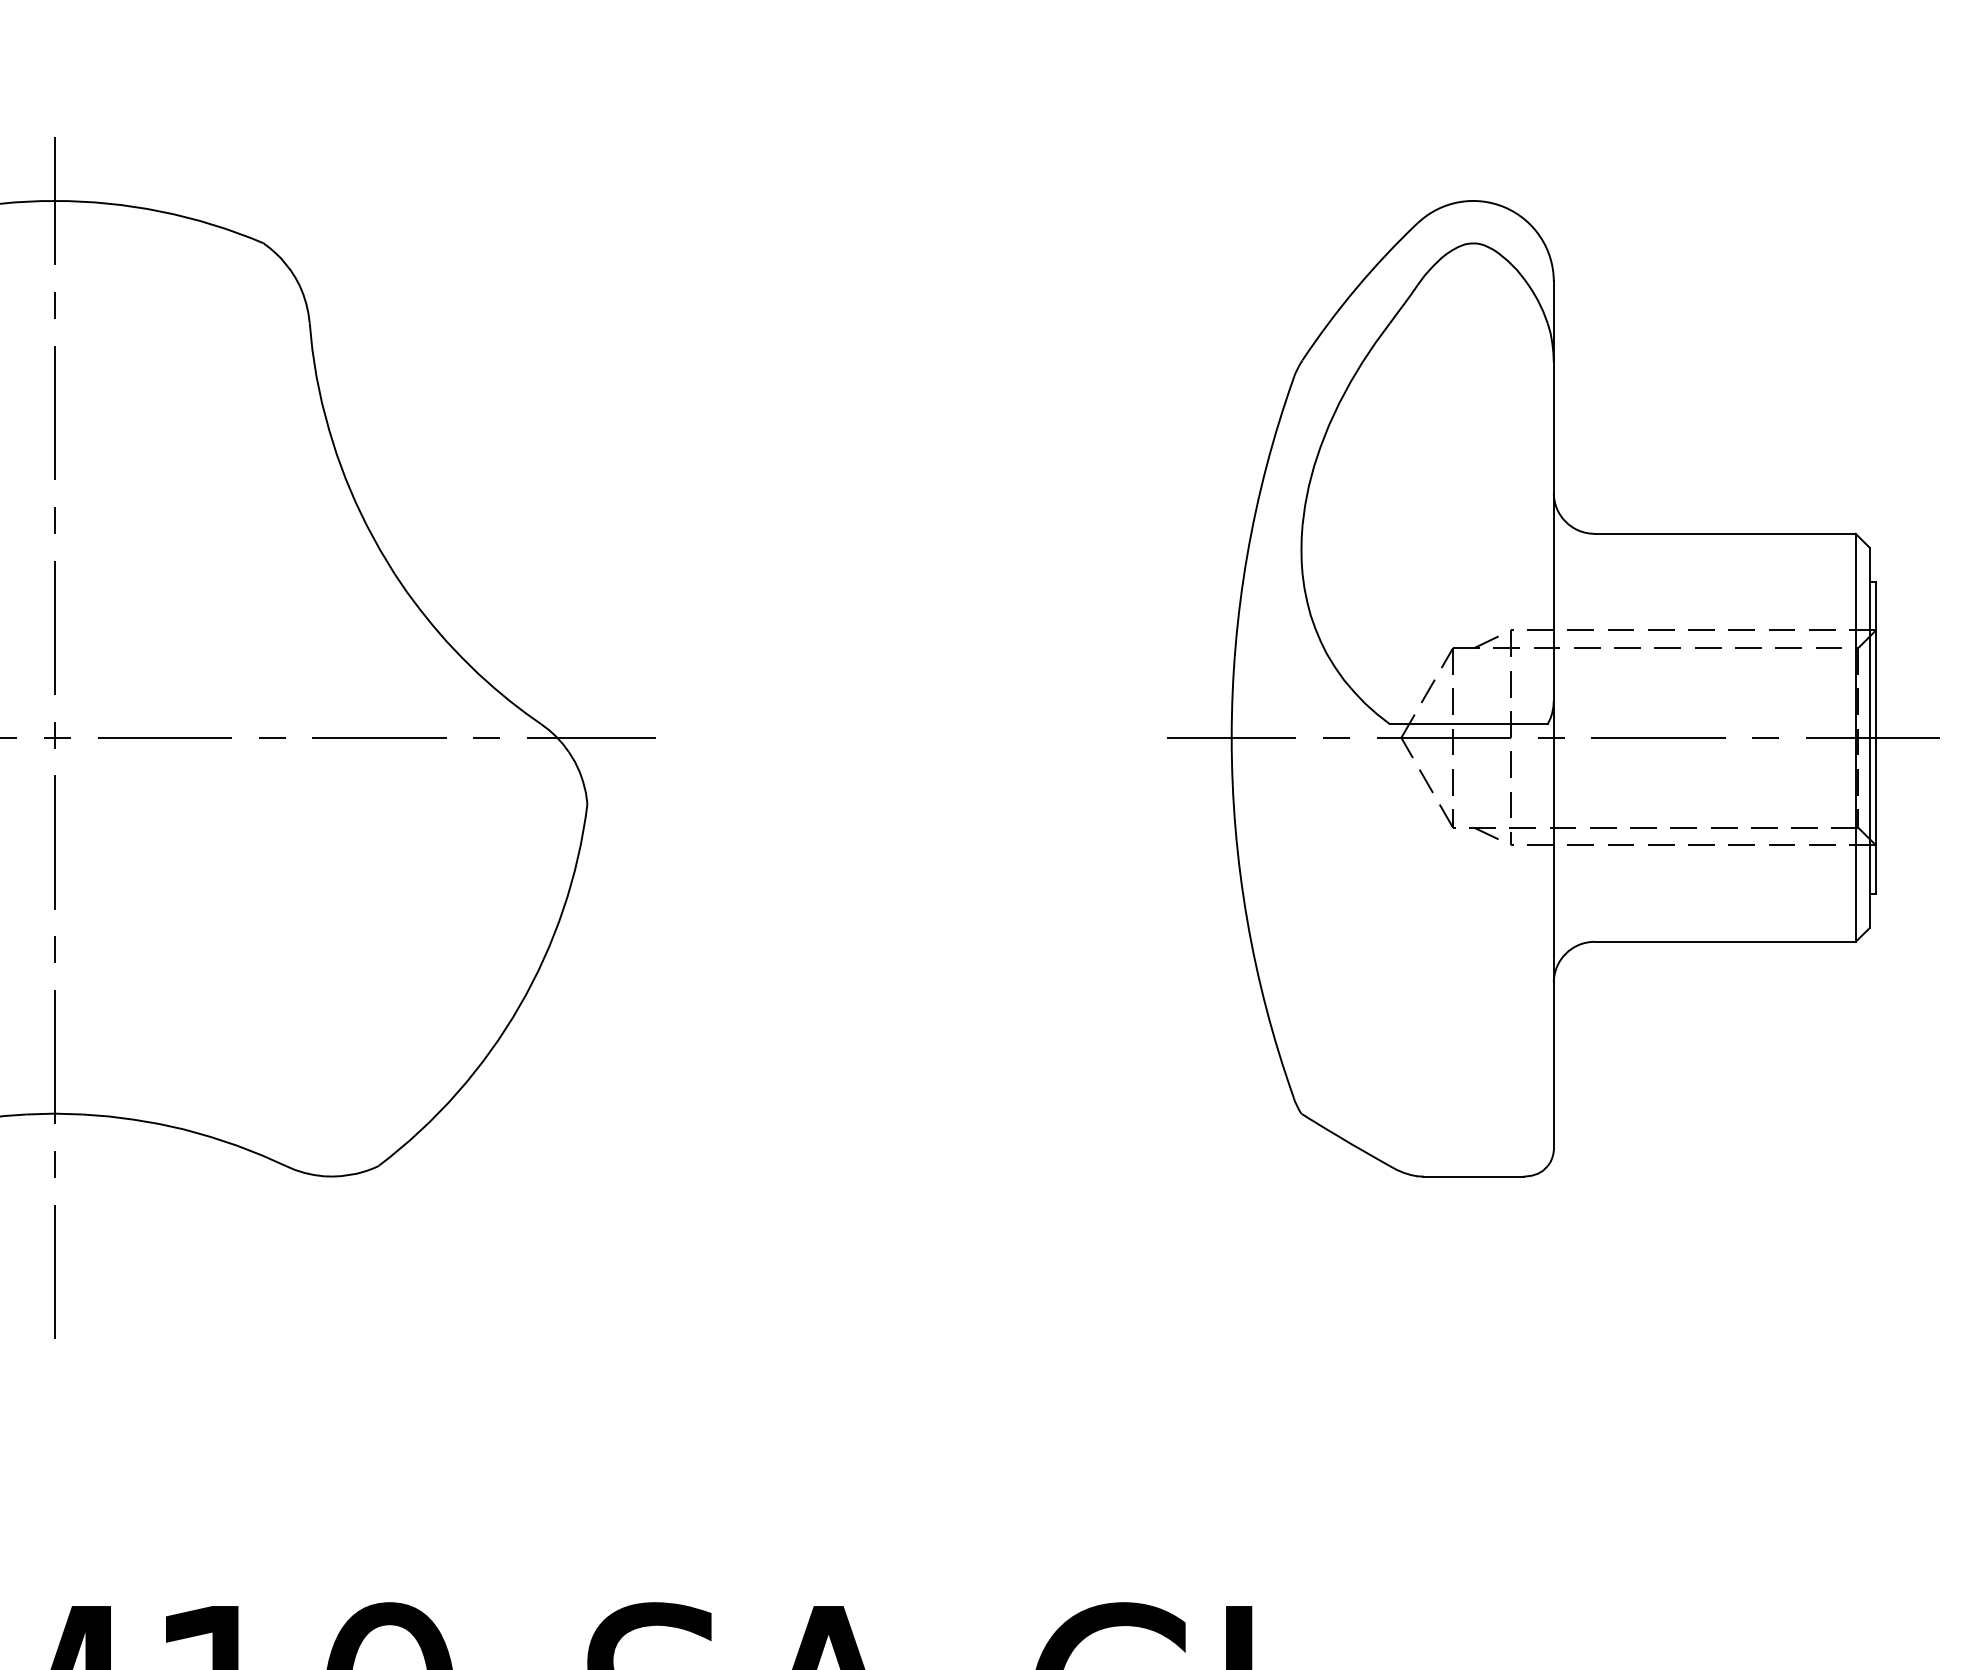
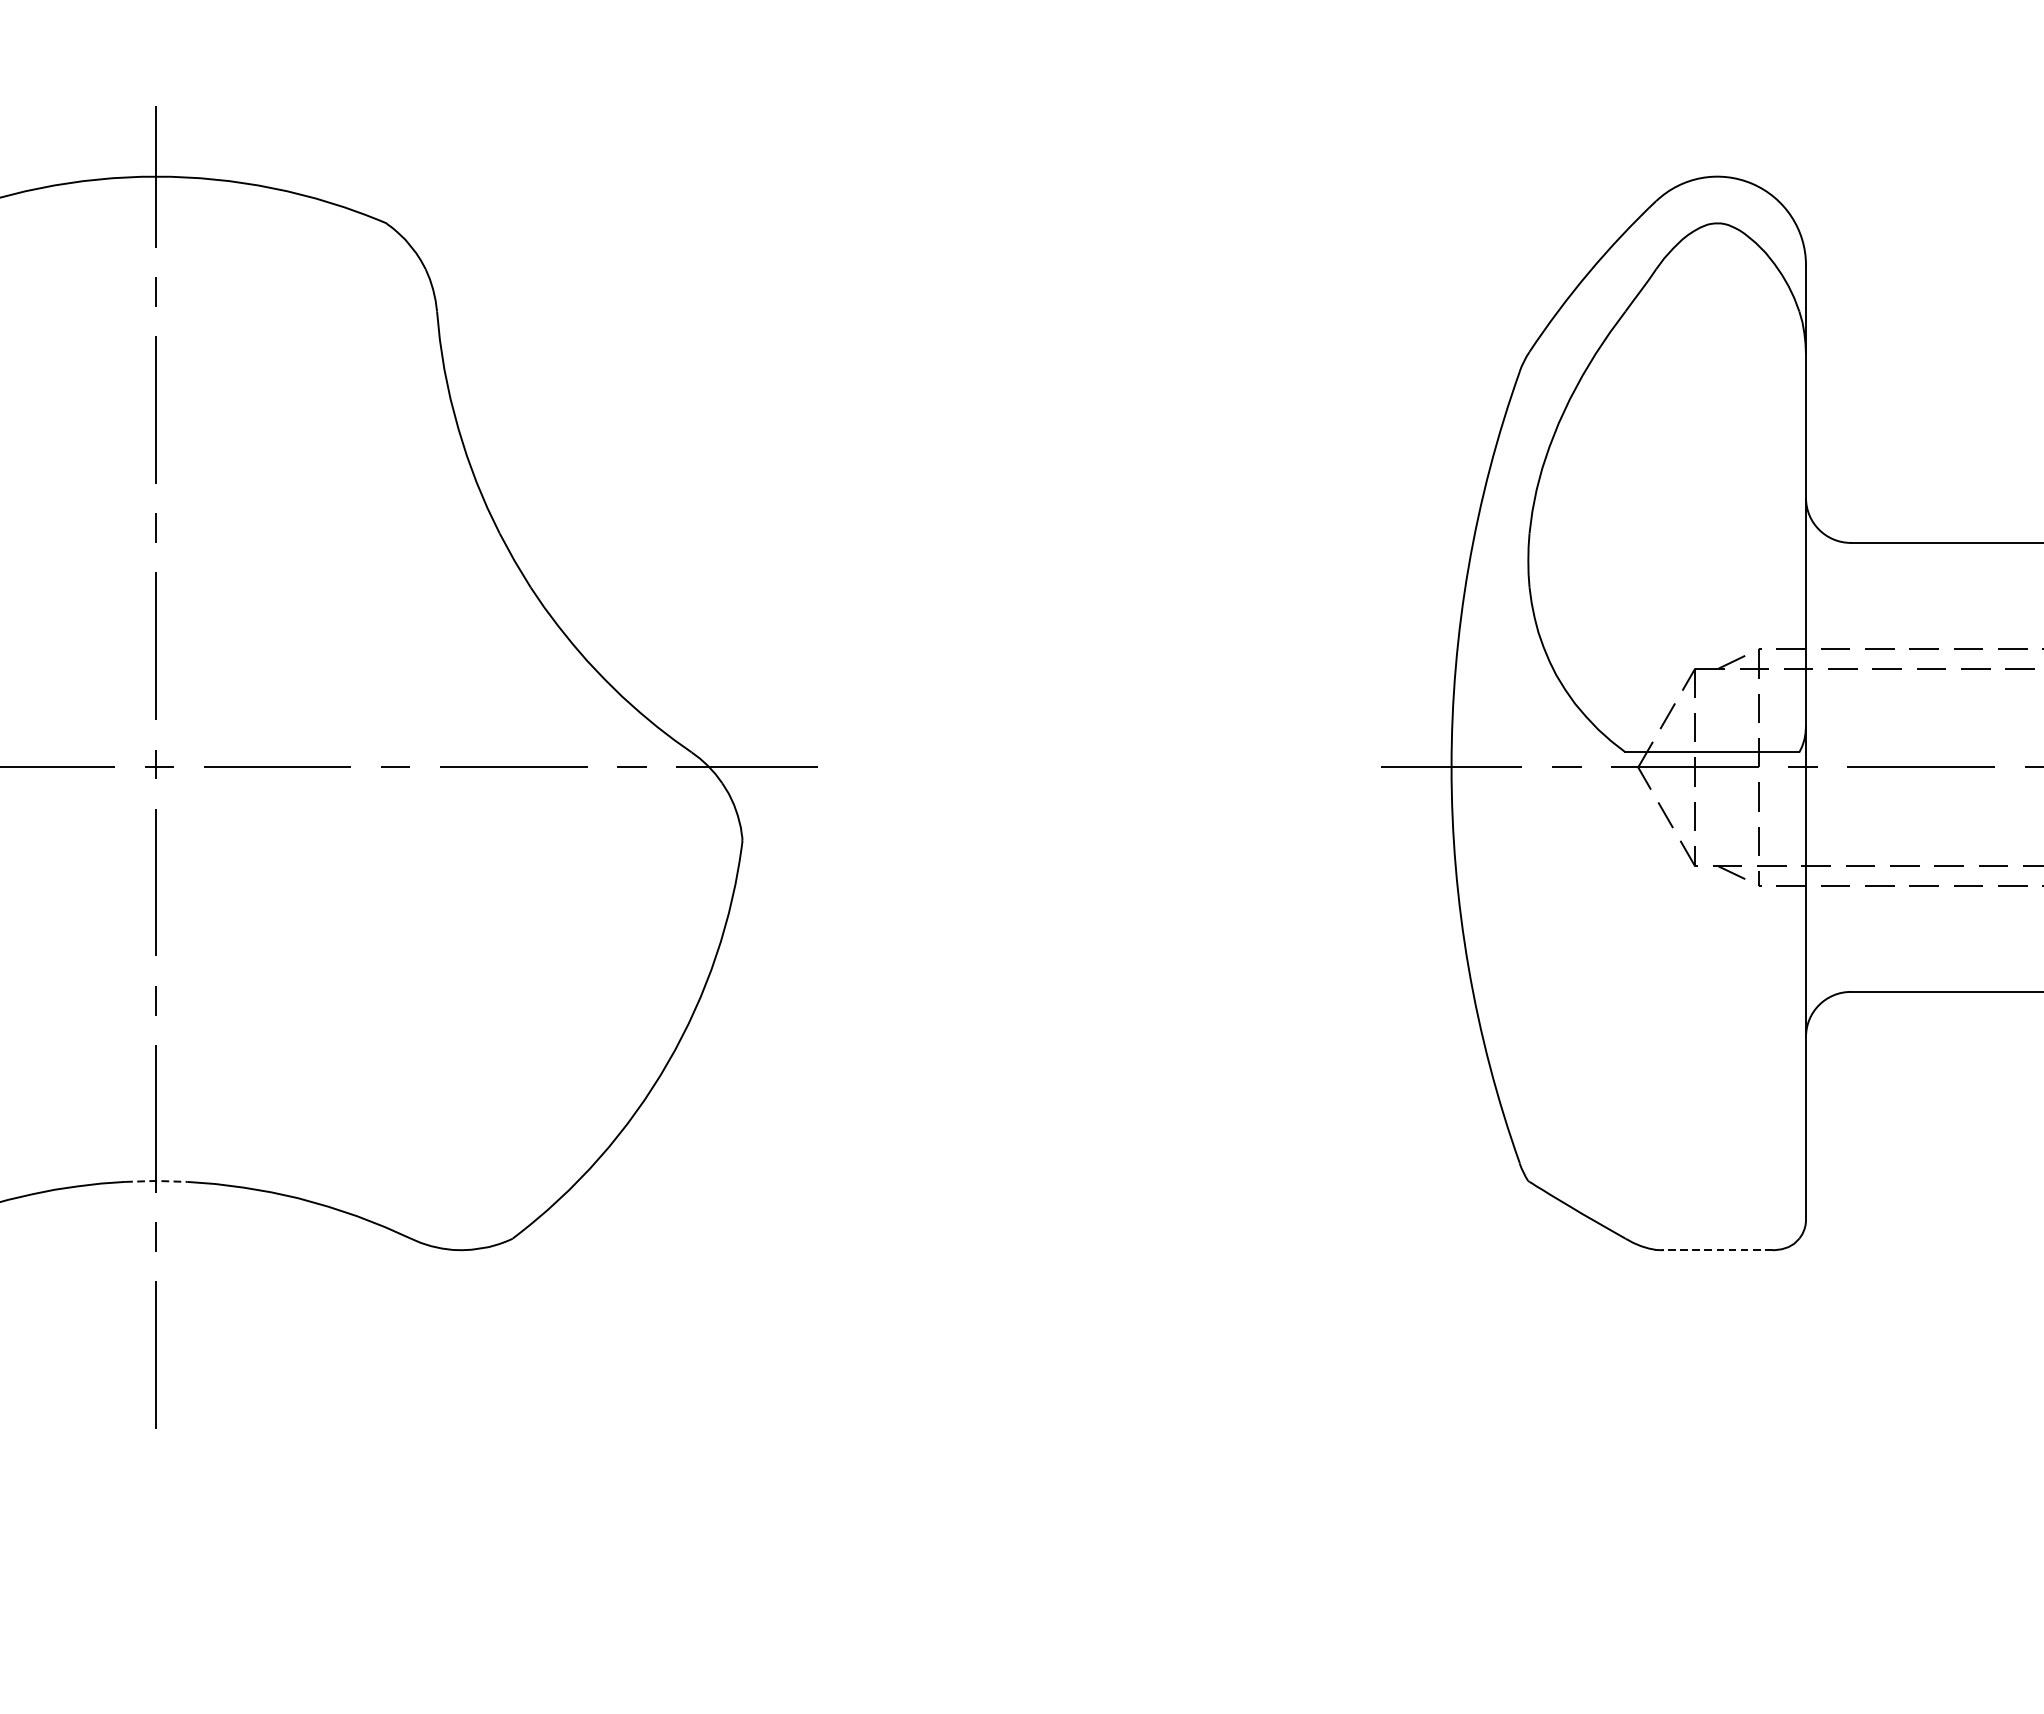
line: (54, 1113) -> (156, 1180), solid -> dashed
line: (1472, 1176) -> (1716, 1250), solid -> dashed

